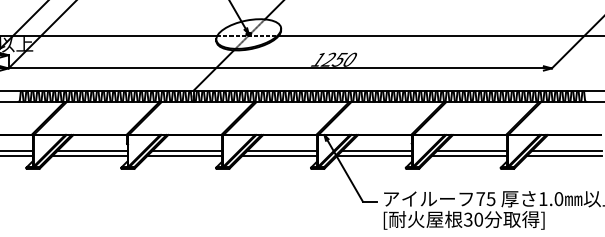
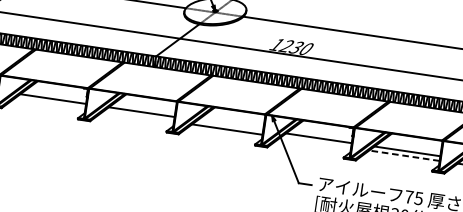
text: (340, 59) -> (297, 47), 1250 -> 1230
line: (281, 151) -> (229, 125), removed
line: (89, 156) -> (49, 103), removed
line: (184, 156) -> (138, 116), removed
line: (374, 156) -> (315, 142), removed
line: (469, 156) -> (404, 155), solid -> dashed

